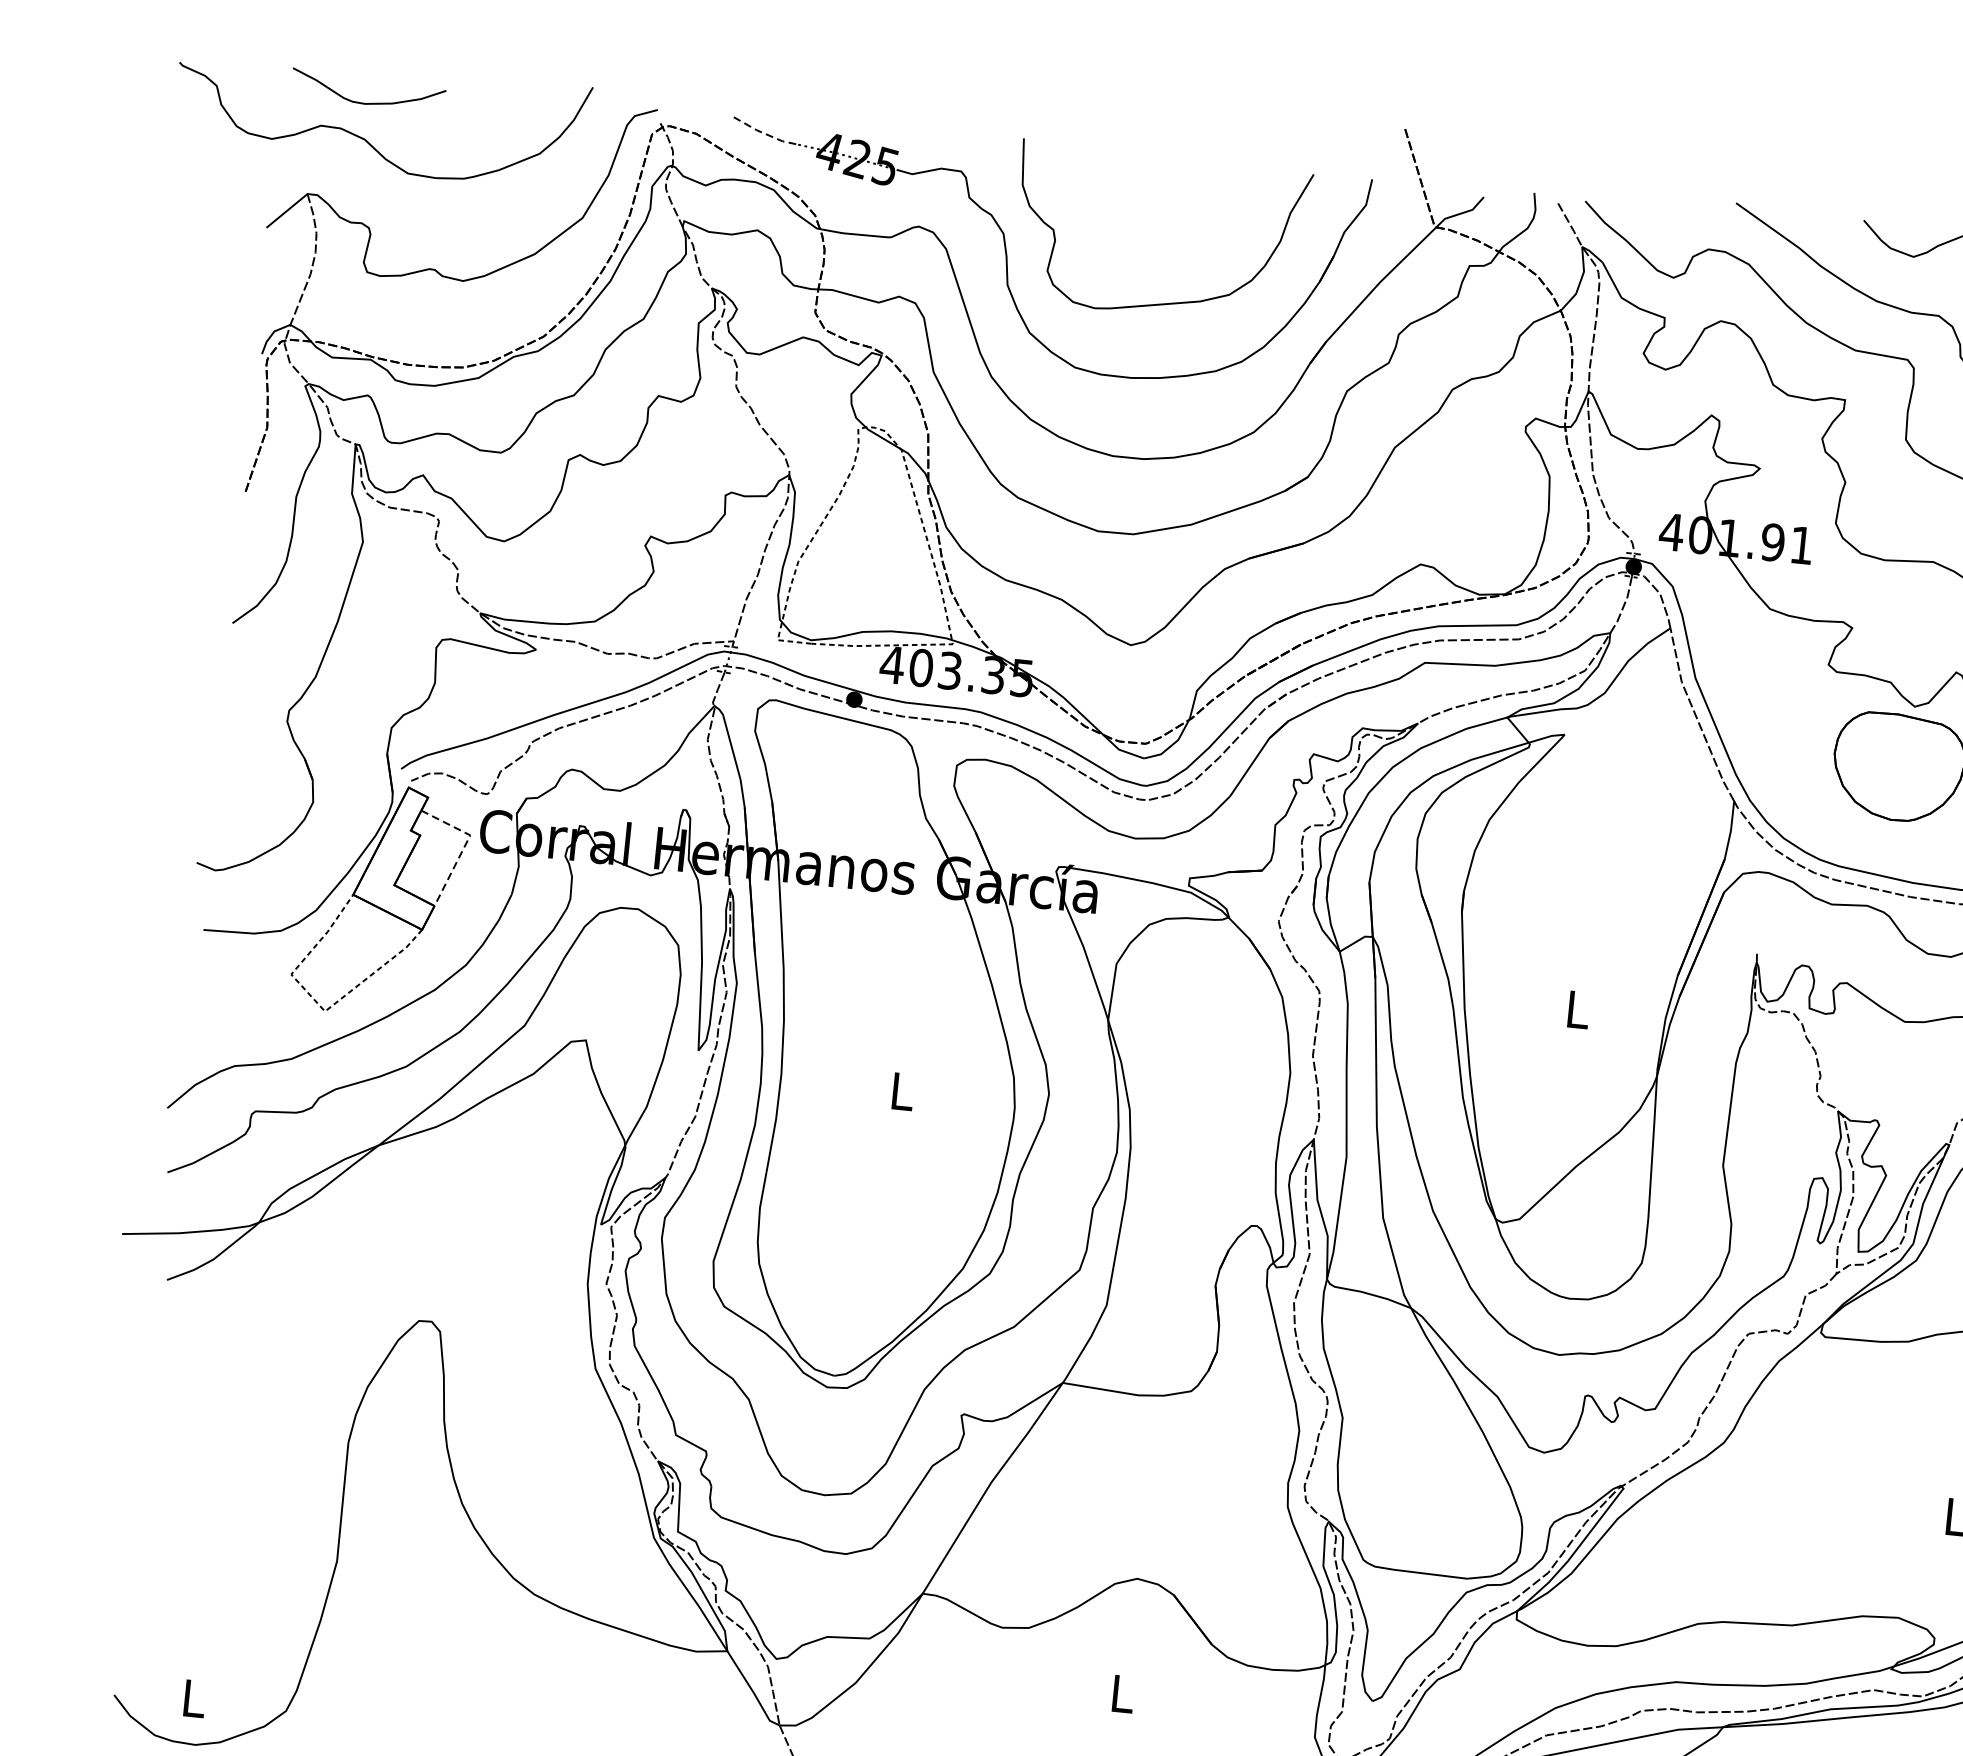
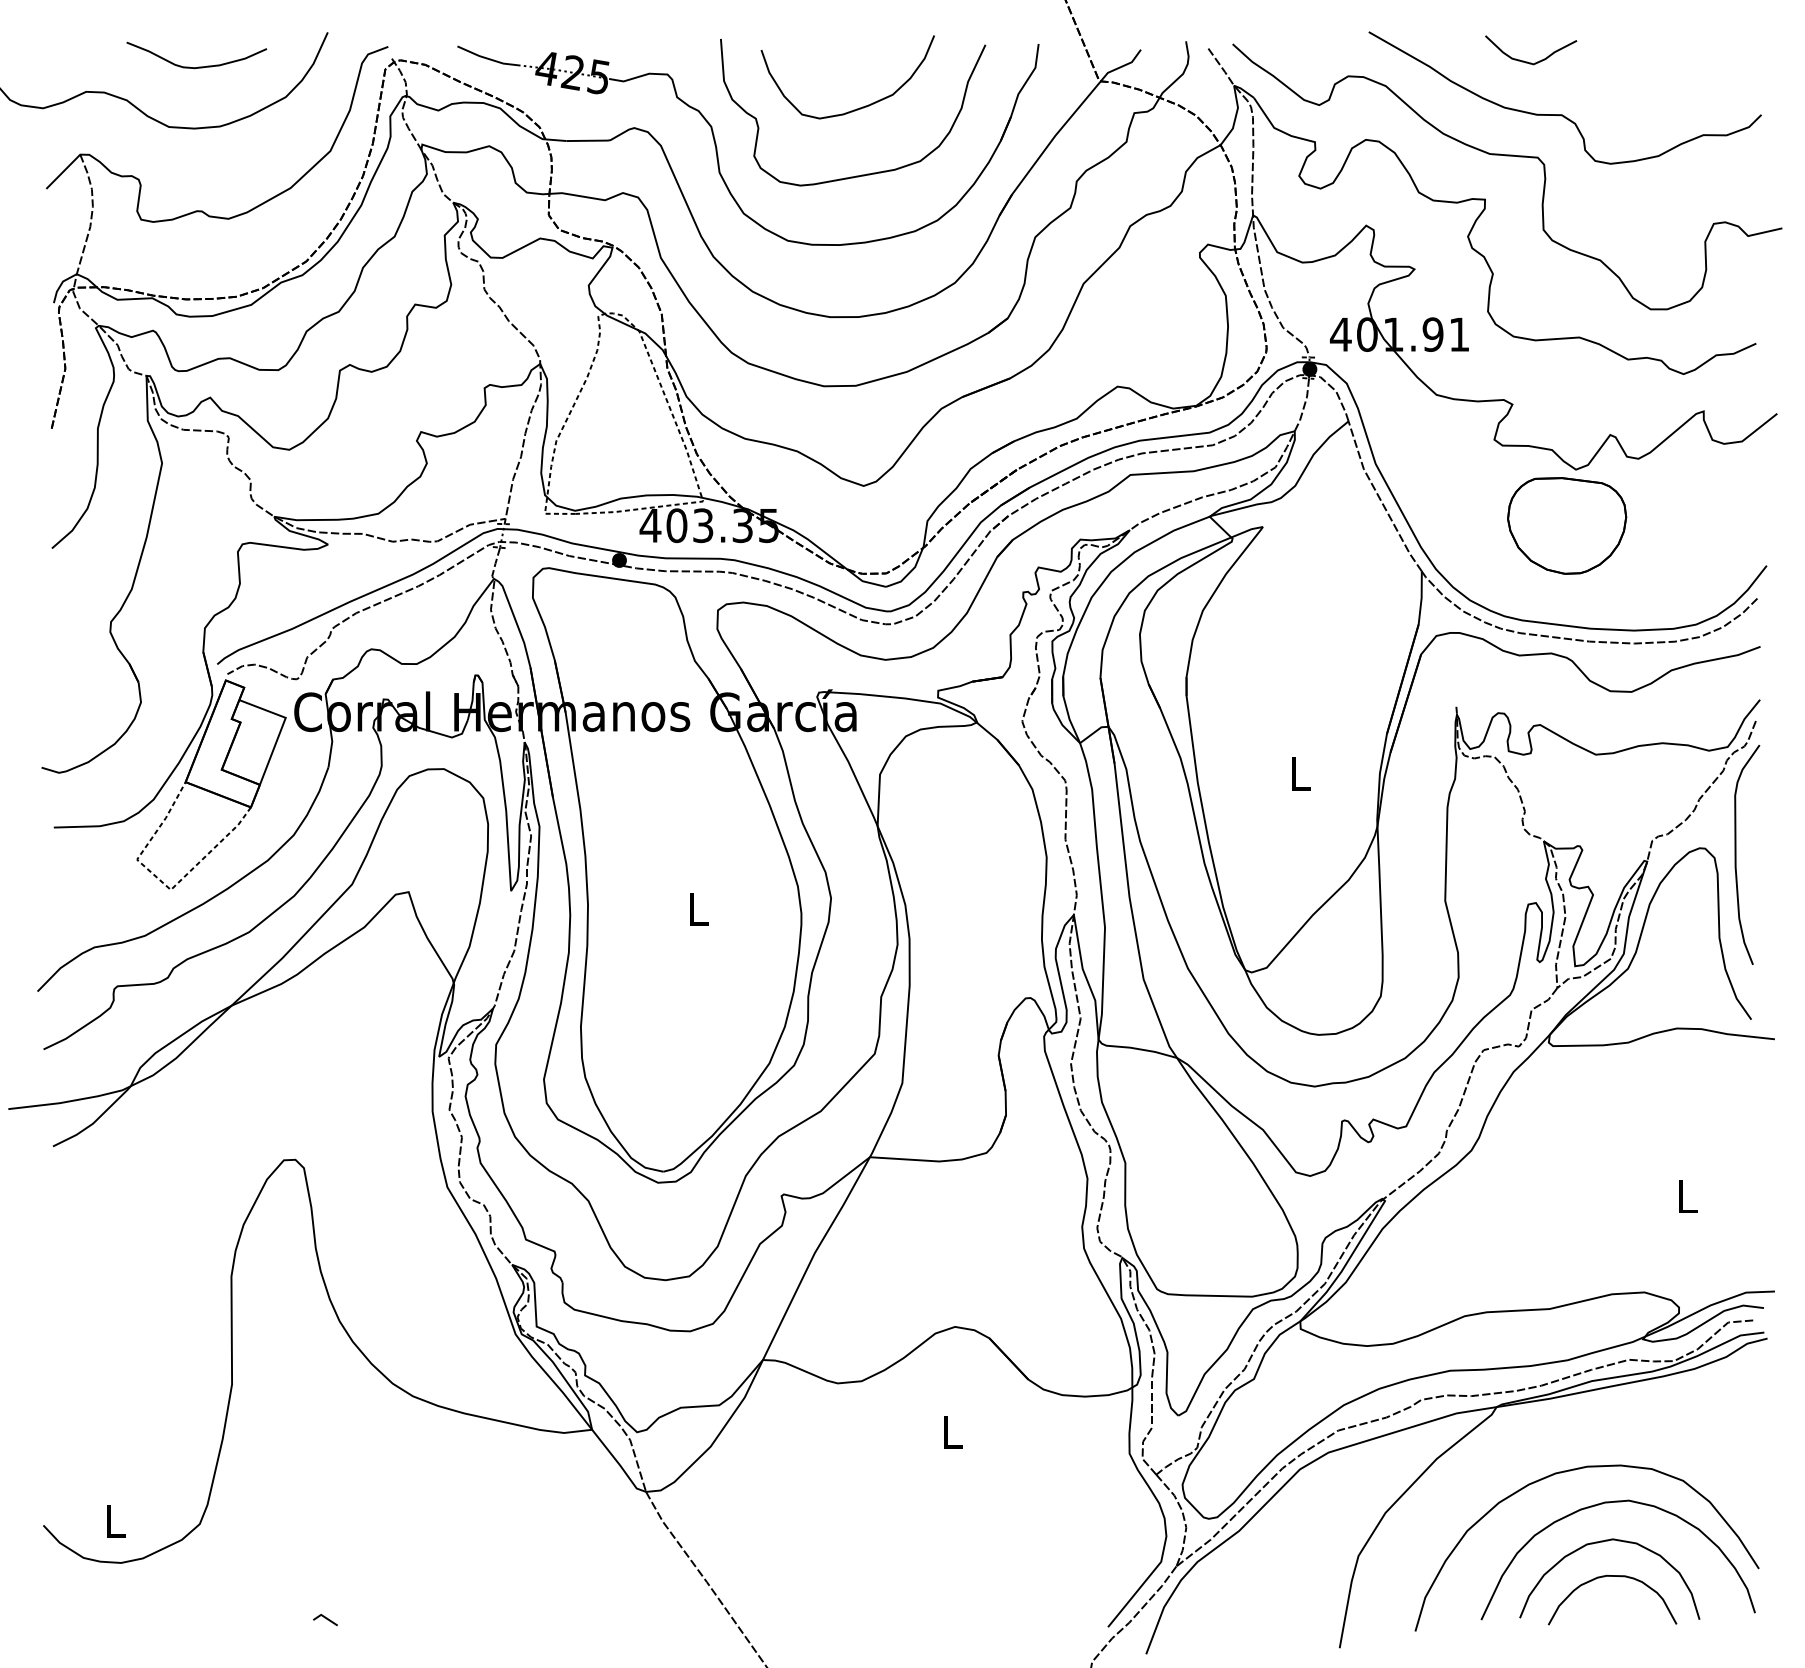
curve: (369, 102) -> (198, 66), moved
line: (765, 133) -> (487, 58), dashed -> solid
curve: (1165, 229) -> (856, 108), added
line: (464, 846) -> (281, 728), dashed -> solid

